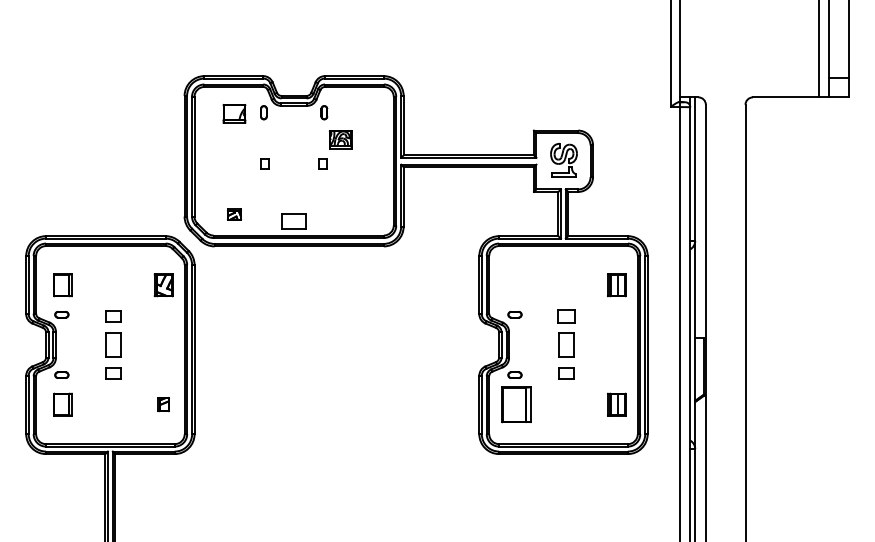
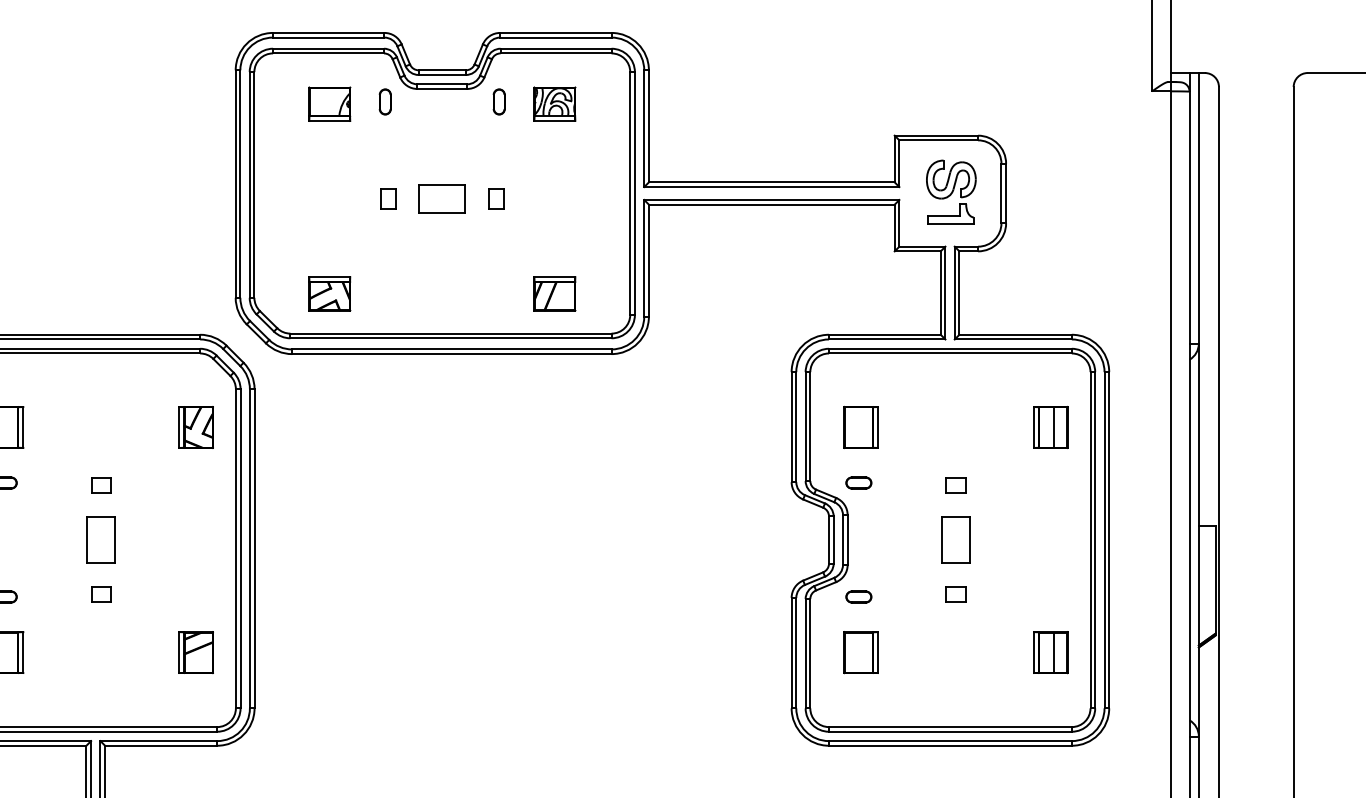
part: (340, 139) -> (554, 103), moved
part: (234, 214) -> (329, 293), size x1.67
part: (353, 214) -> (554, 293), added
part: (293, 221) -> (441, 199), moved
part: (515, 285) -> (859, 427), added
part: (113, 315) -> (101, 484), size x0.71
part: (566, 315) -> (956, 484), size x0.62
part: (113, 373) -> (101, 593), size x0.71
part: (566, 373) -> (956, 593), size x0.71
part: (163, 404) -> (195, 652), size x1.67
part: (515, 404) -> (859, 652), size x0.62

